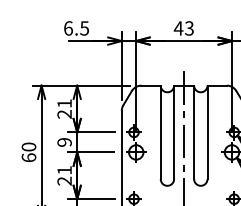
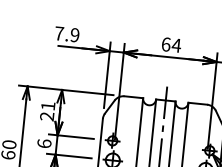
text: (76, 28) -> (67, 34), 6.5 -> 7.9
text: (183, 28) -> (170, 45), 43 -> 64
text: (64, 141) -> (44, 142), 9 -> 6

